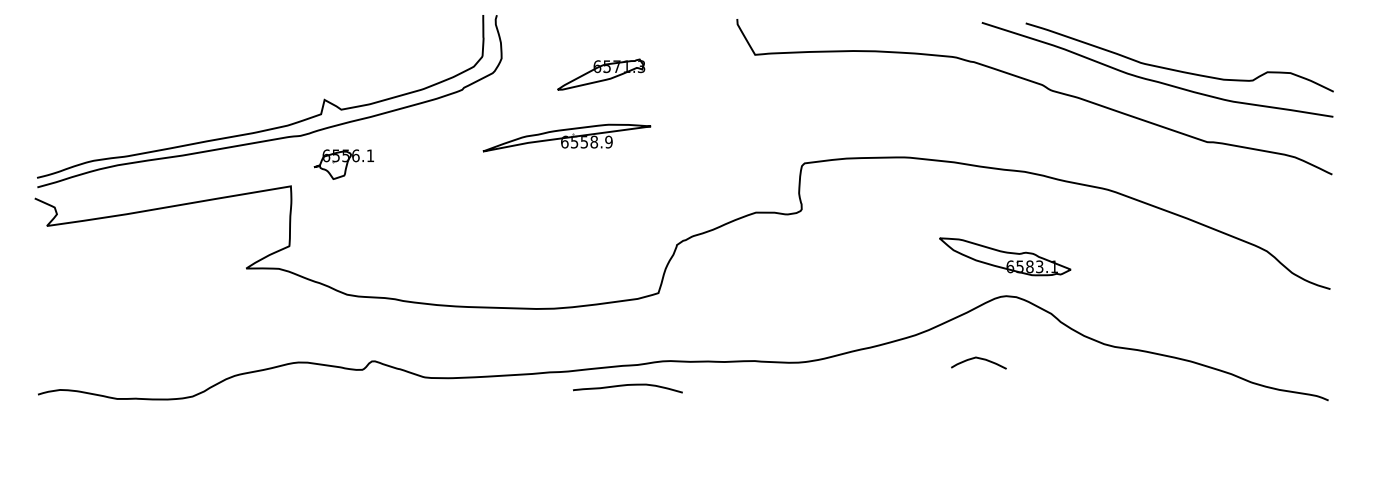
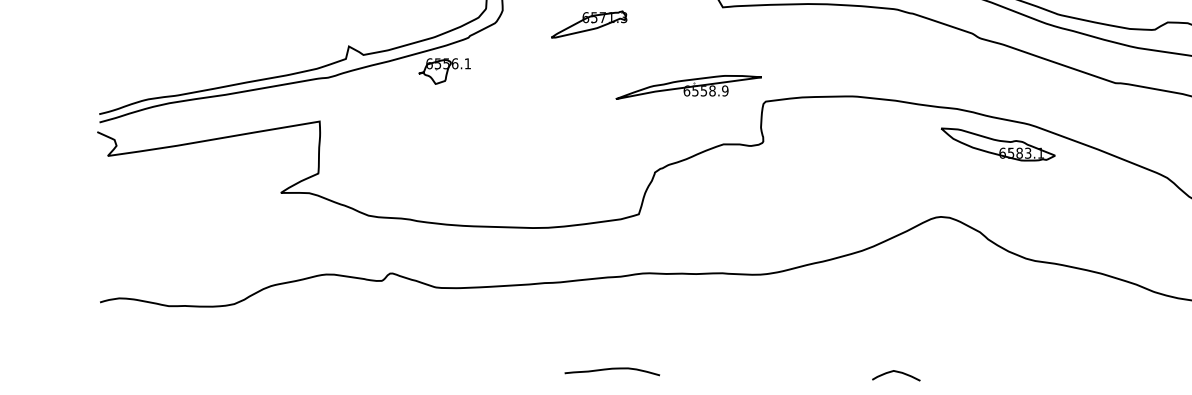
part: (566, 137) -> (688, 86), moved
part: (343, 164) -> (444, 71), moved
part: (1005, 256) -> (998, 144), moved
curve: (979, 359) -> (896, 372), moved
curve: (625, 386) -> (610, 370), moved

